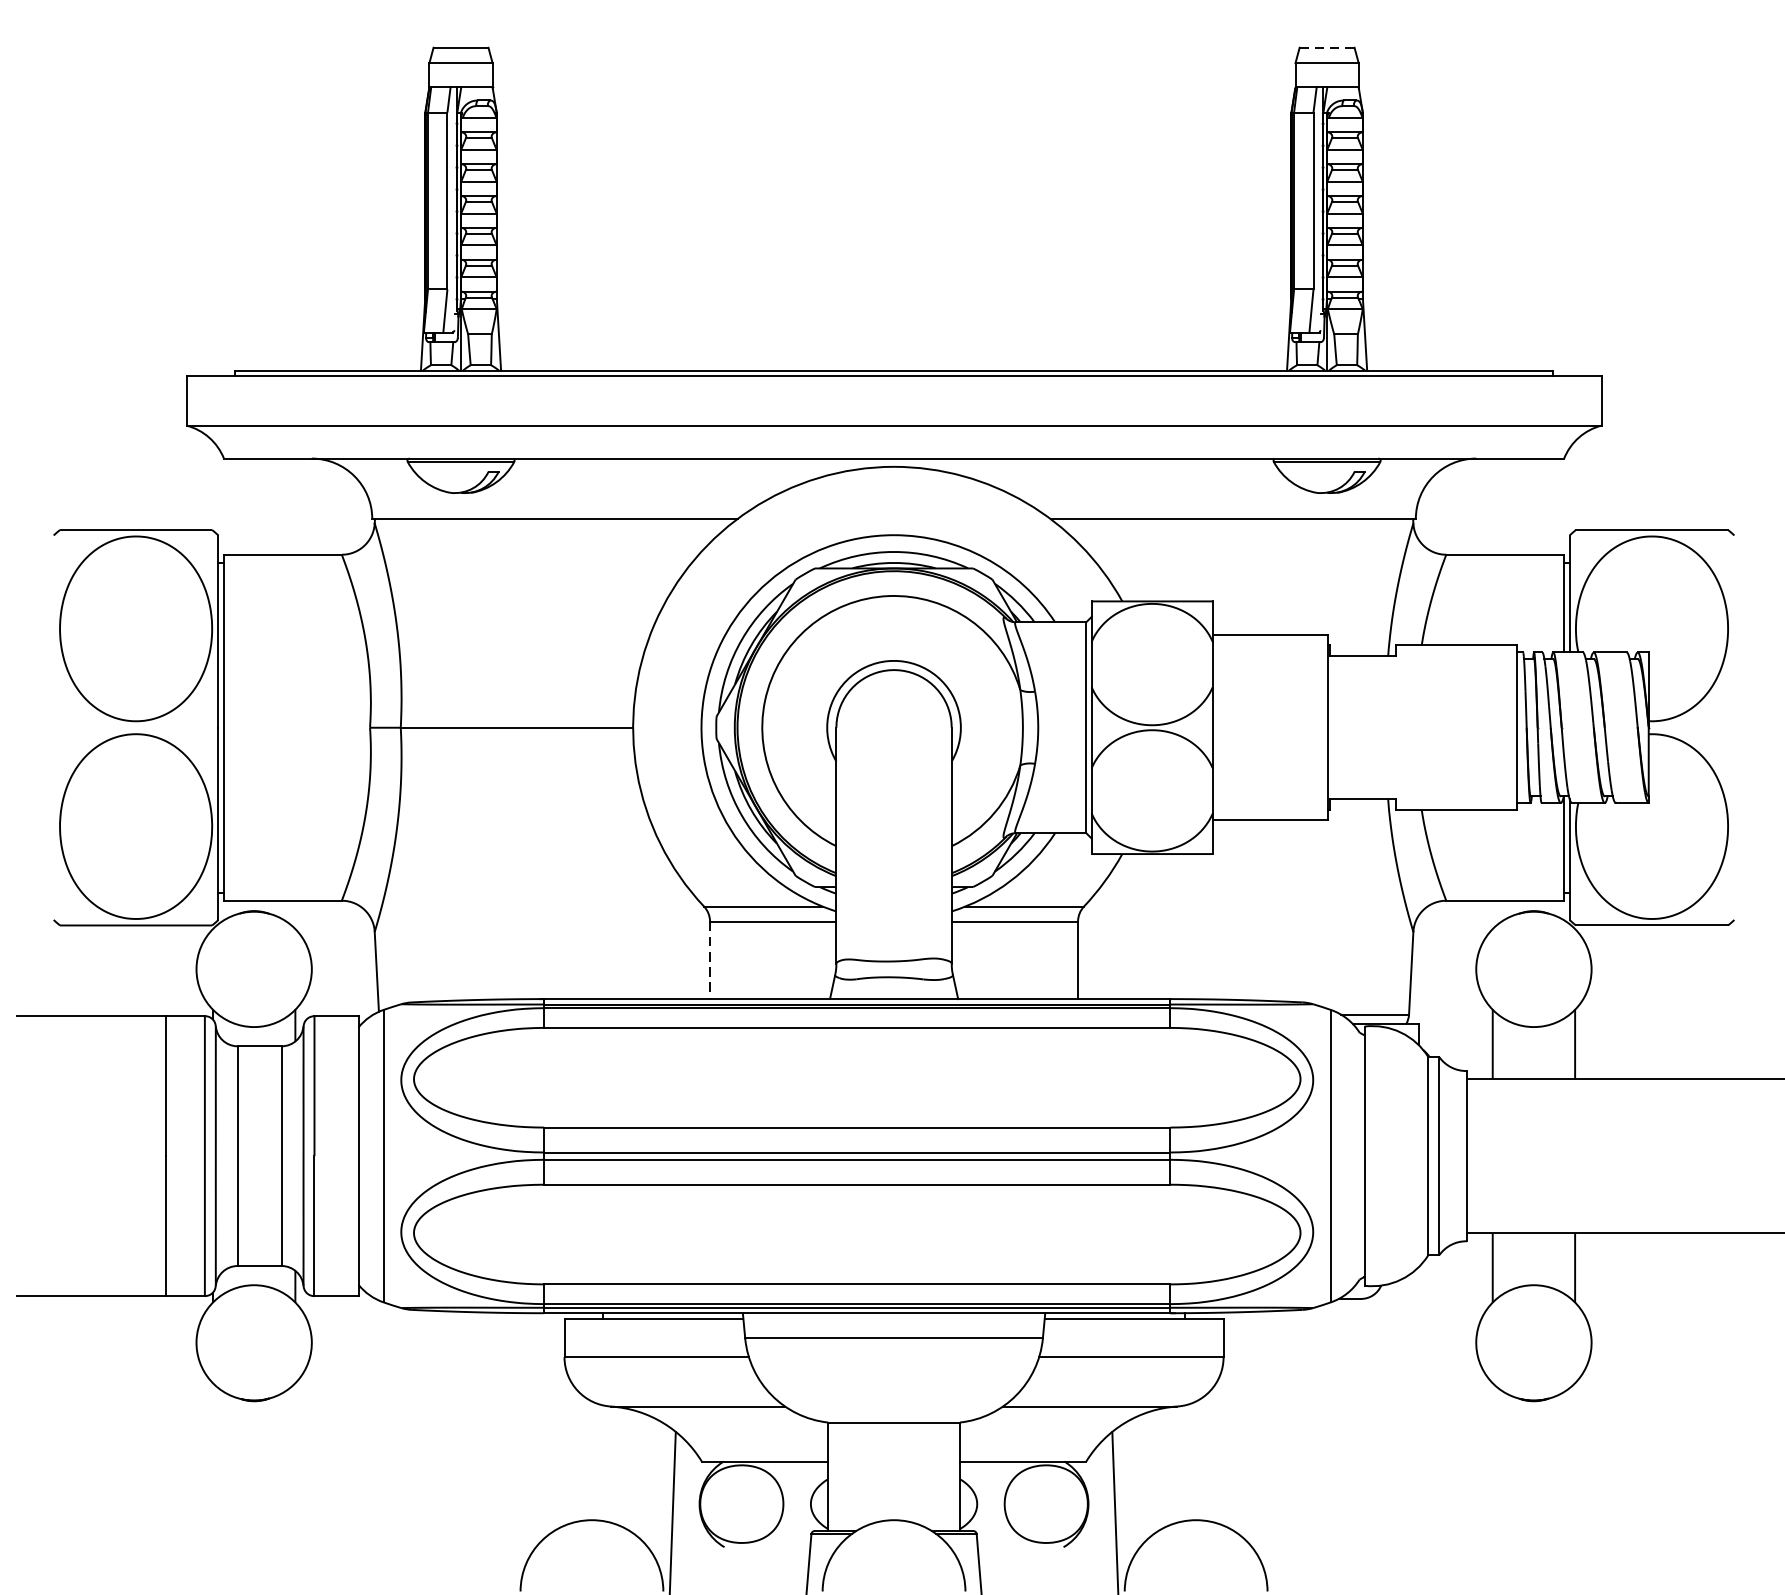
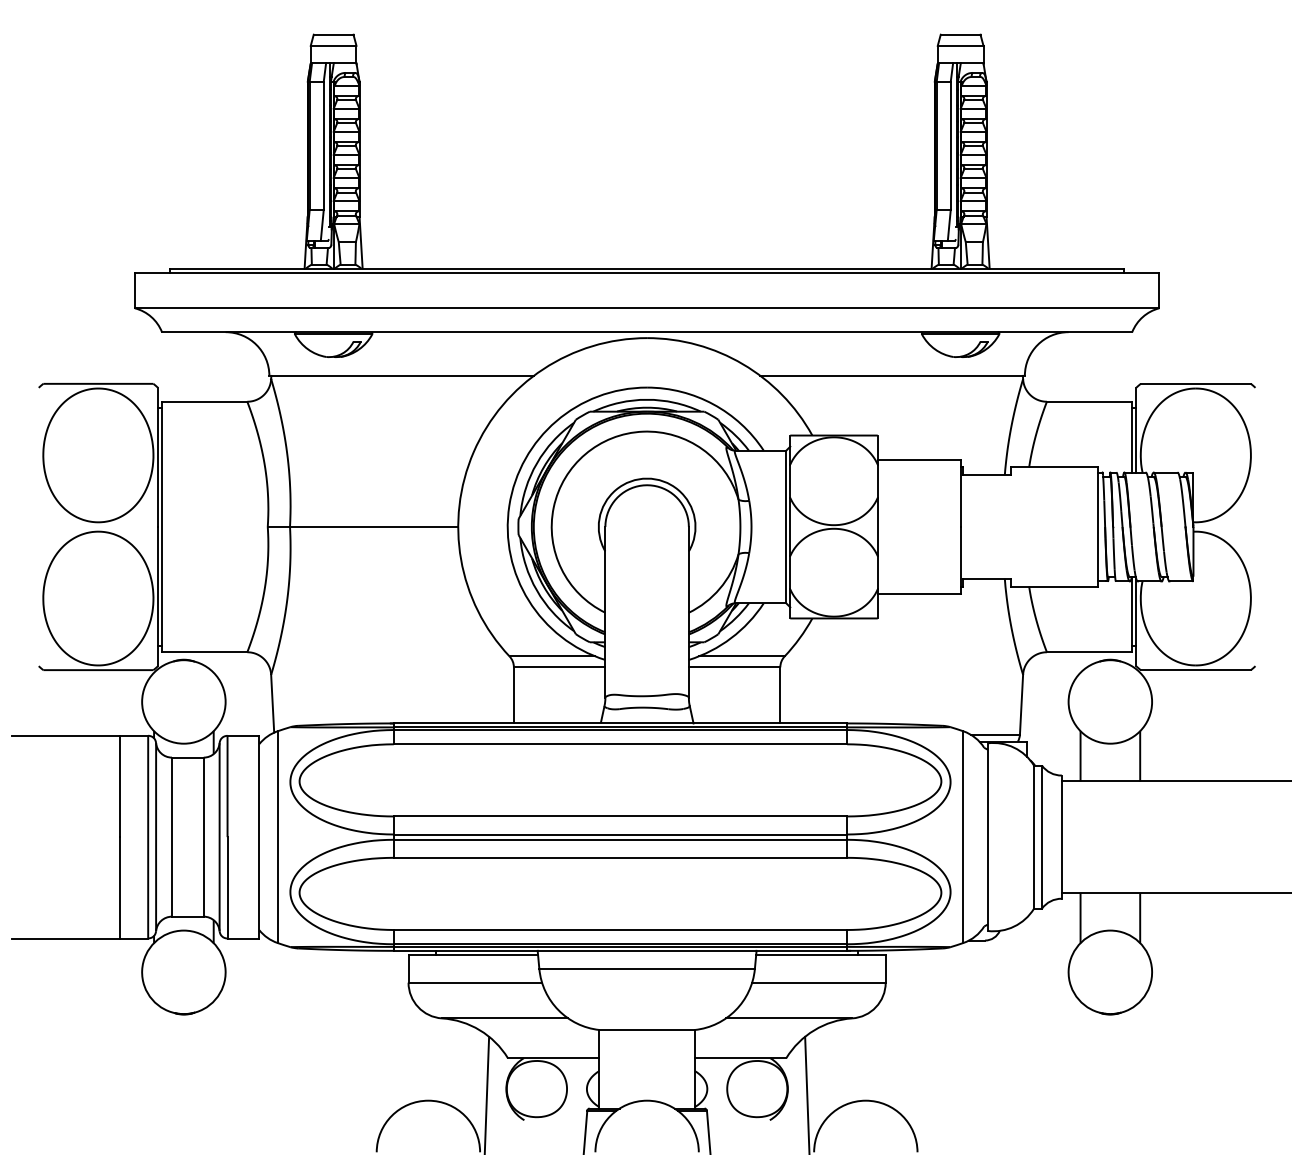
line: (1326, 47) -> (960, 34), dashed -> solid
line: (709, 960) -> (513, 695), dashed -> solid

